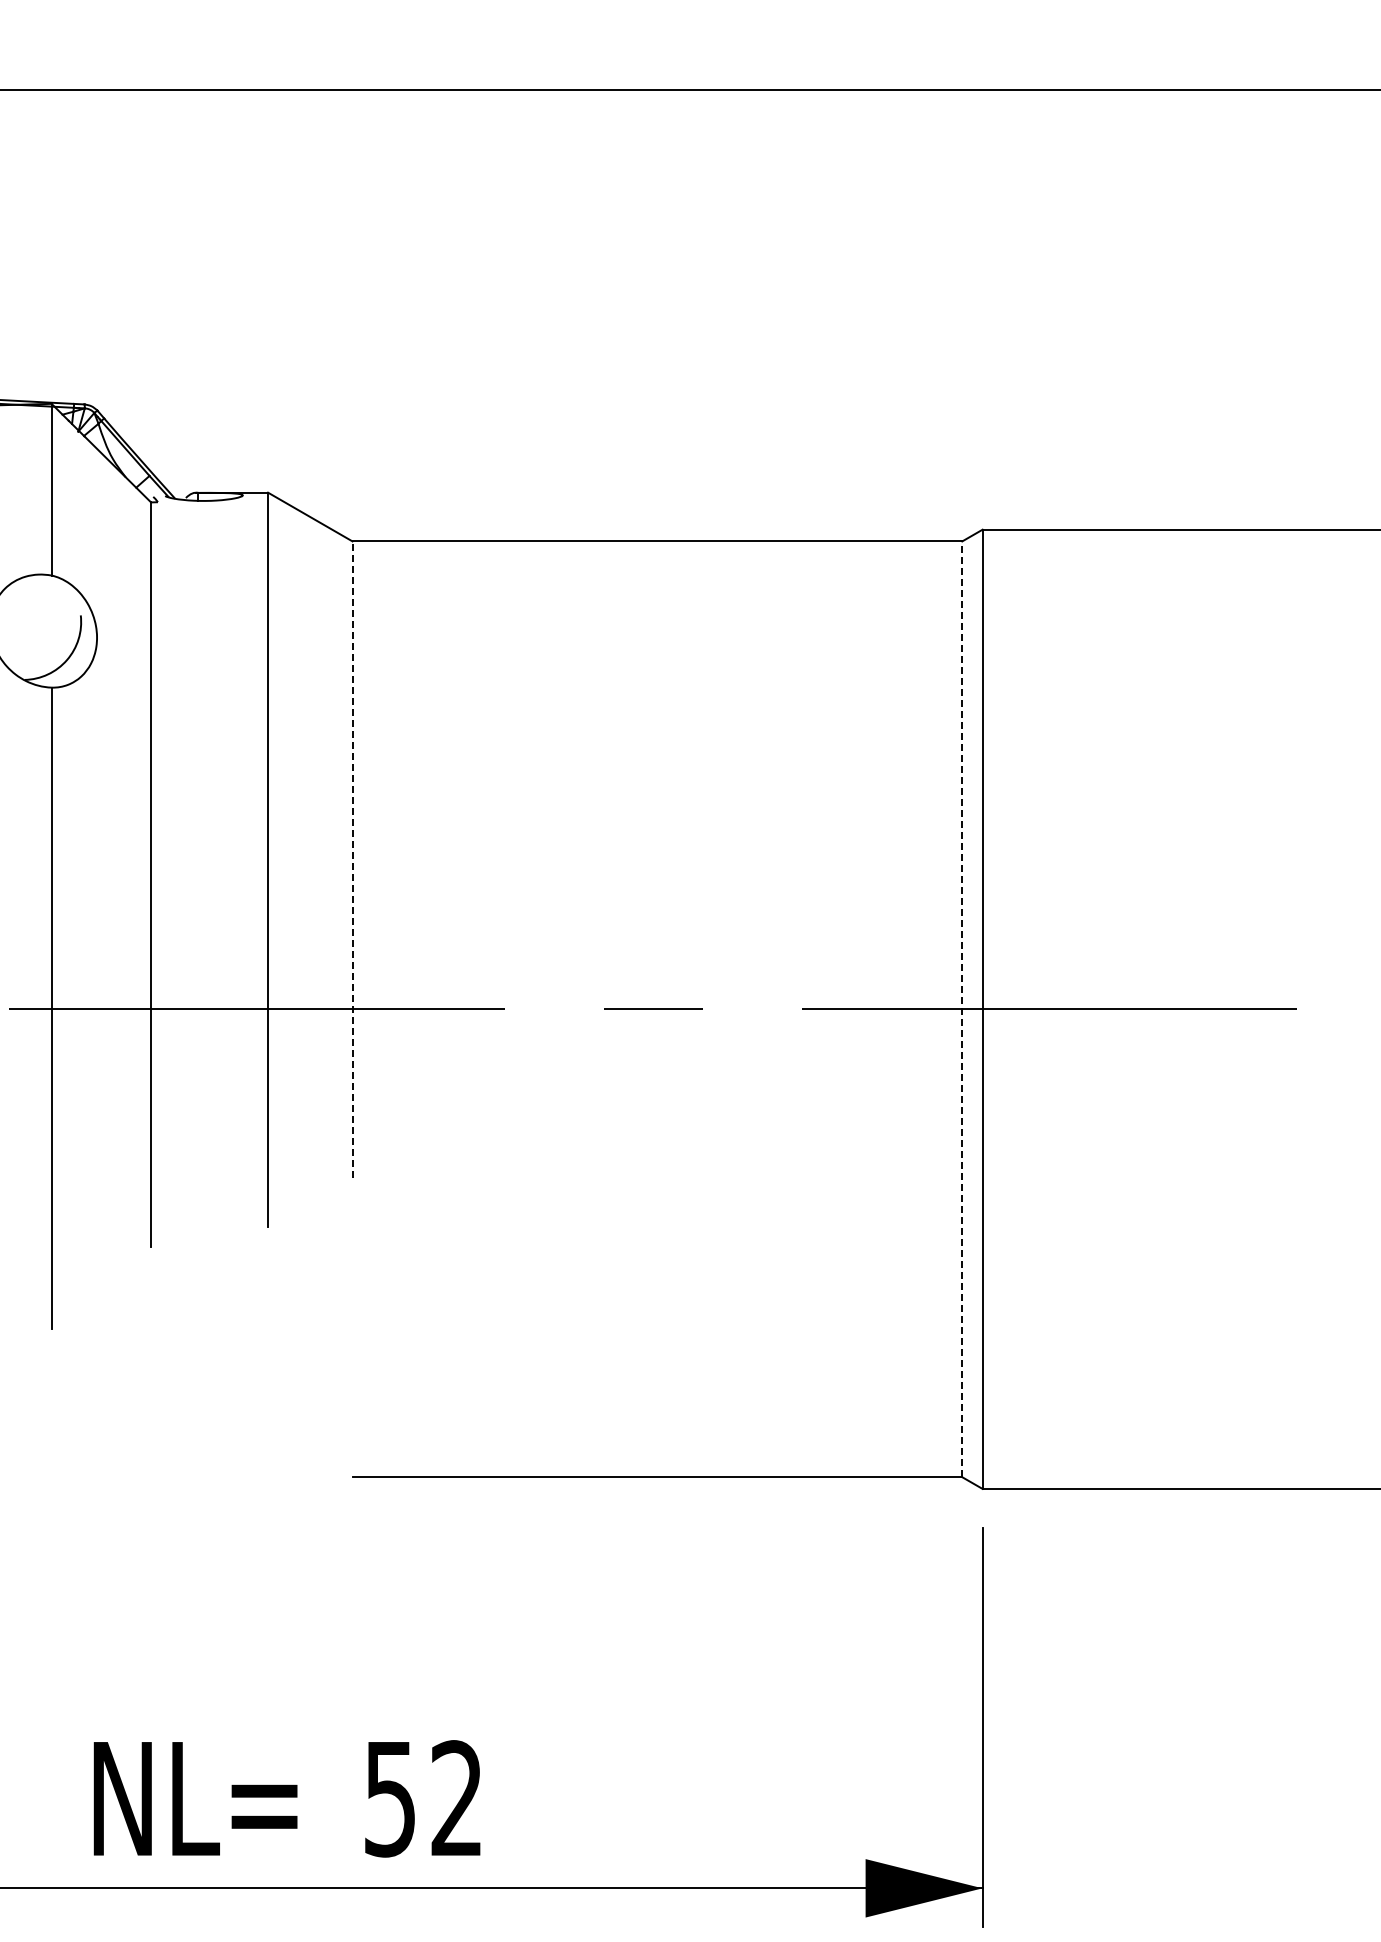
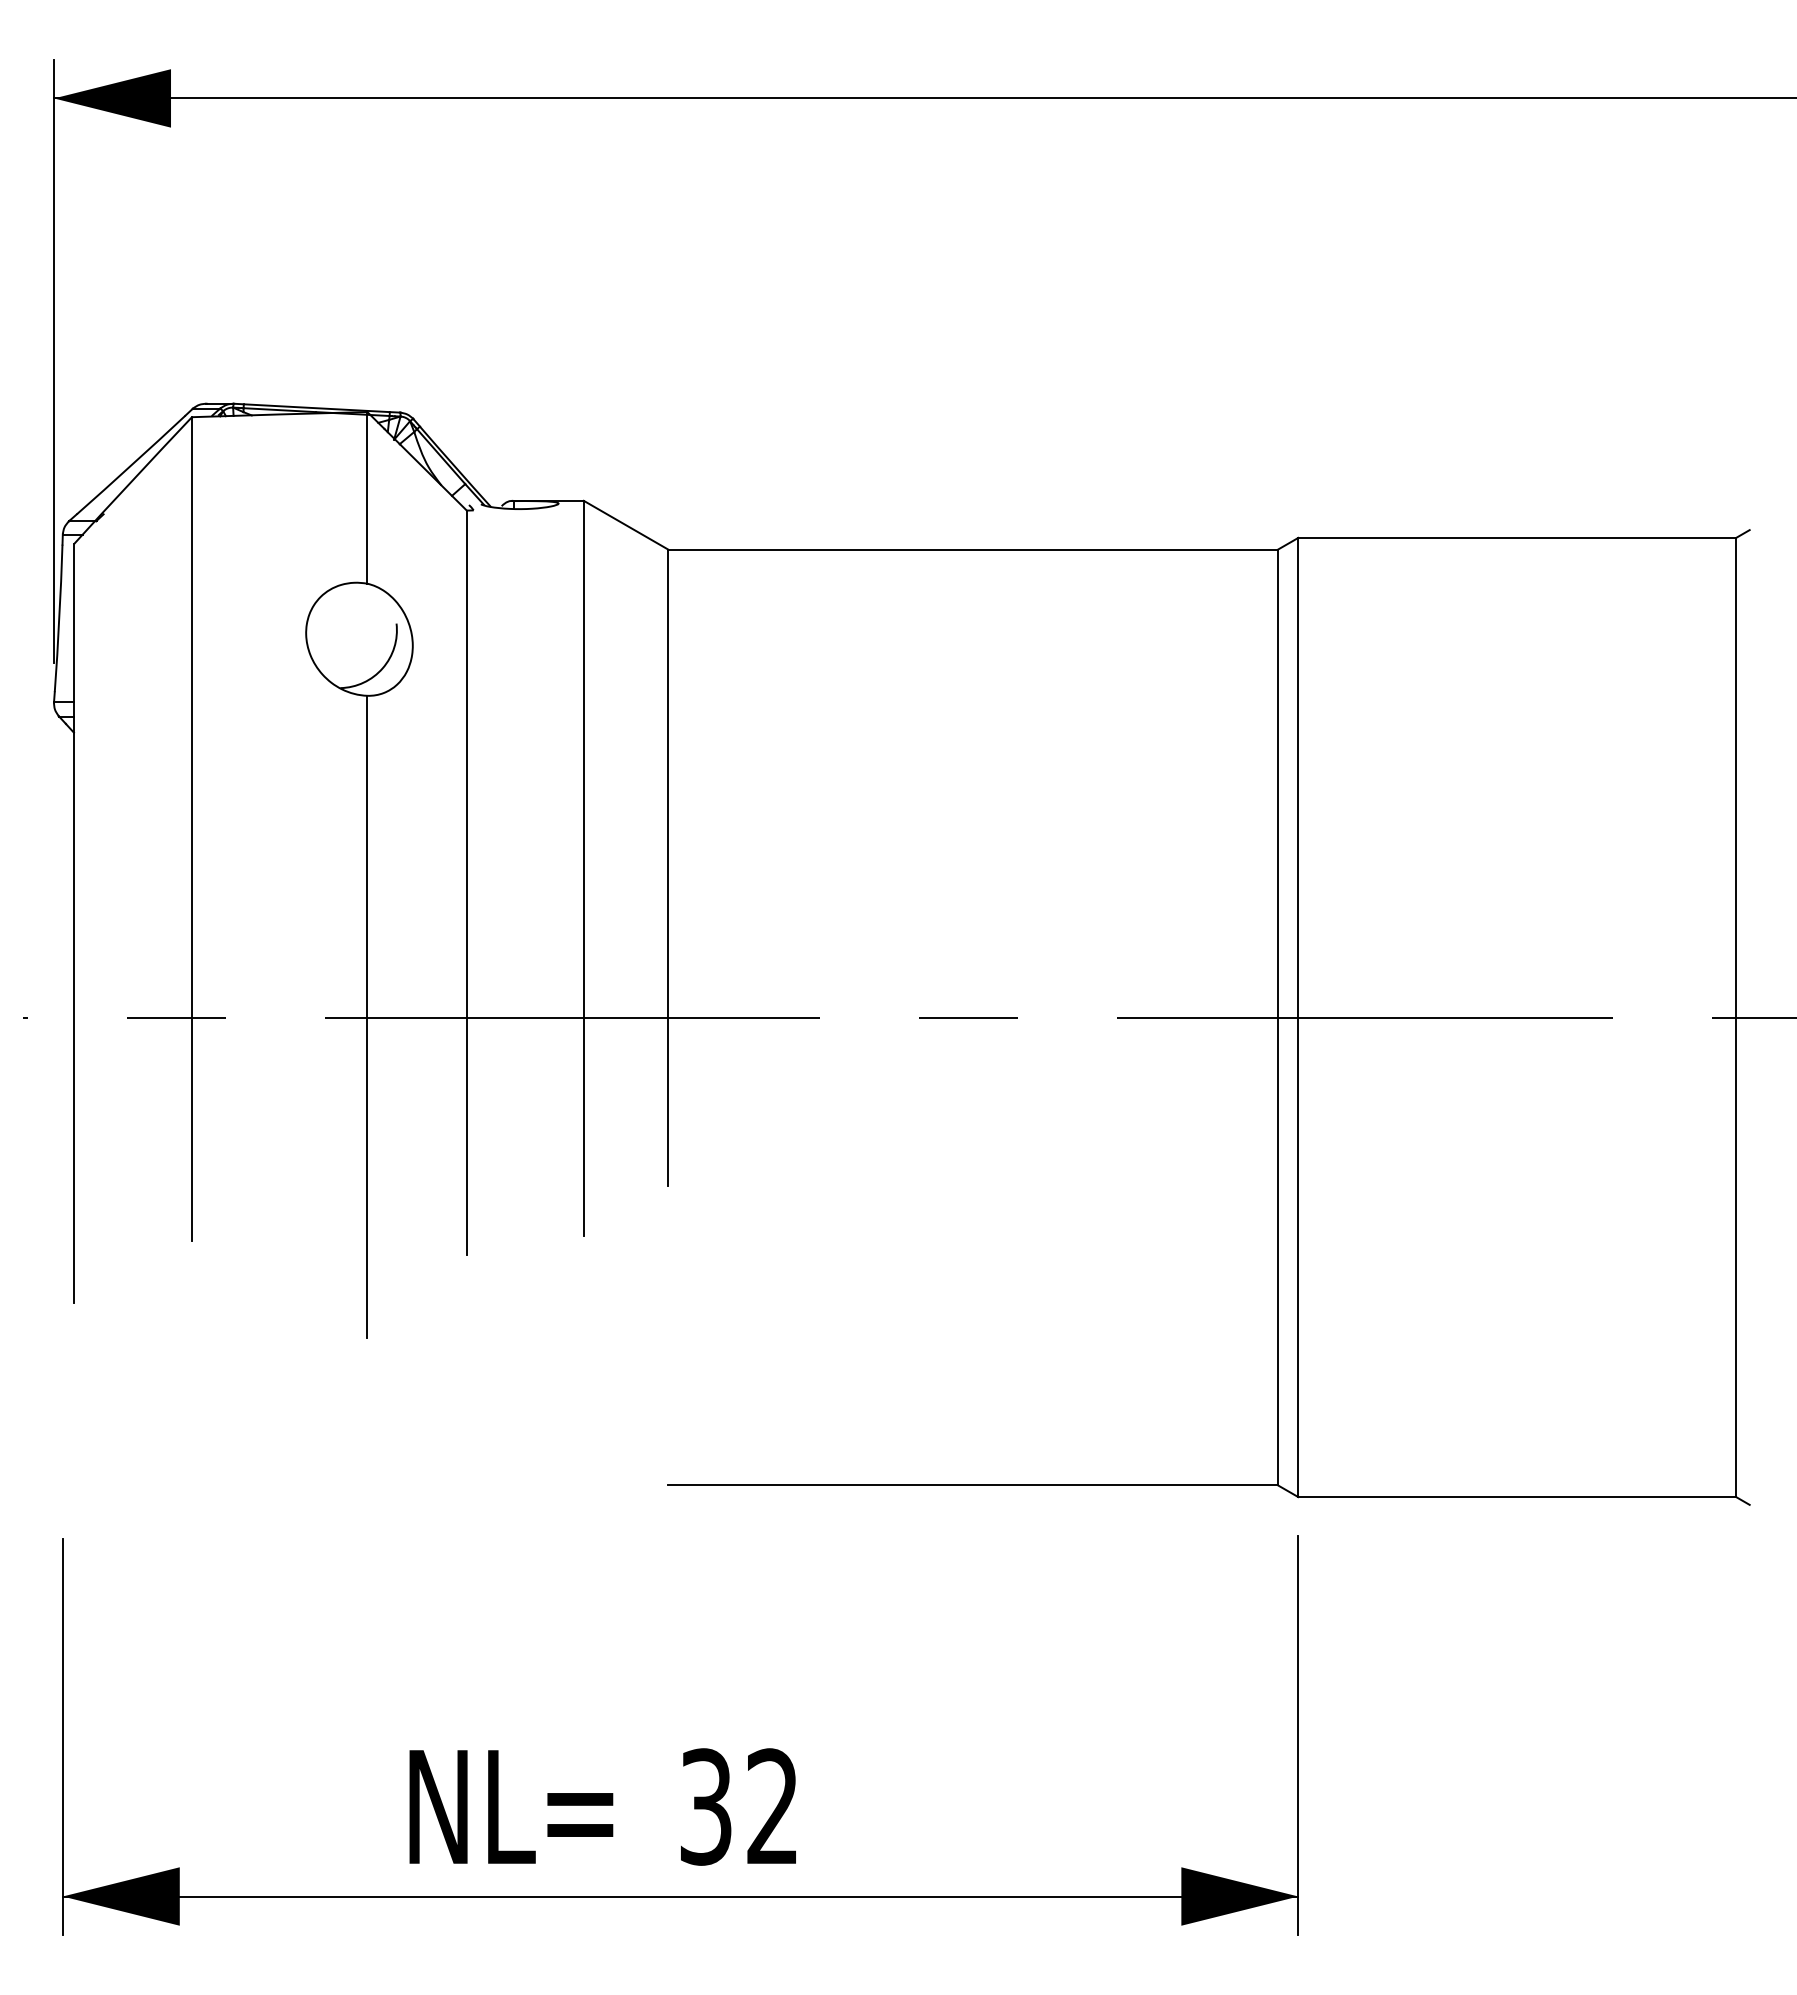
line: (352, 859) -> (668, 867), dashed -> solid
line: (962, 1009) -> (1278, 1017), dashed -> solid
text: (390, 1798) -> (706, 1806), 52 -> 32

